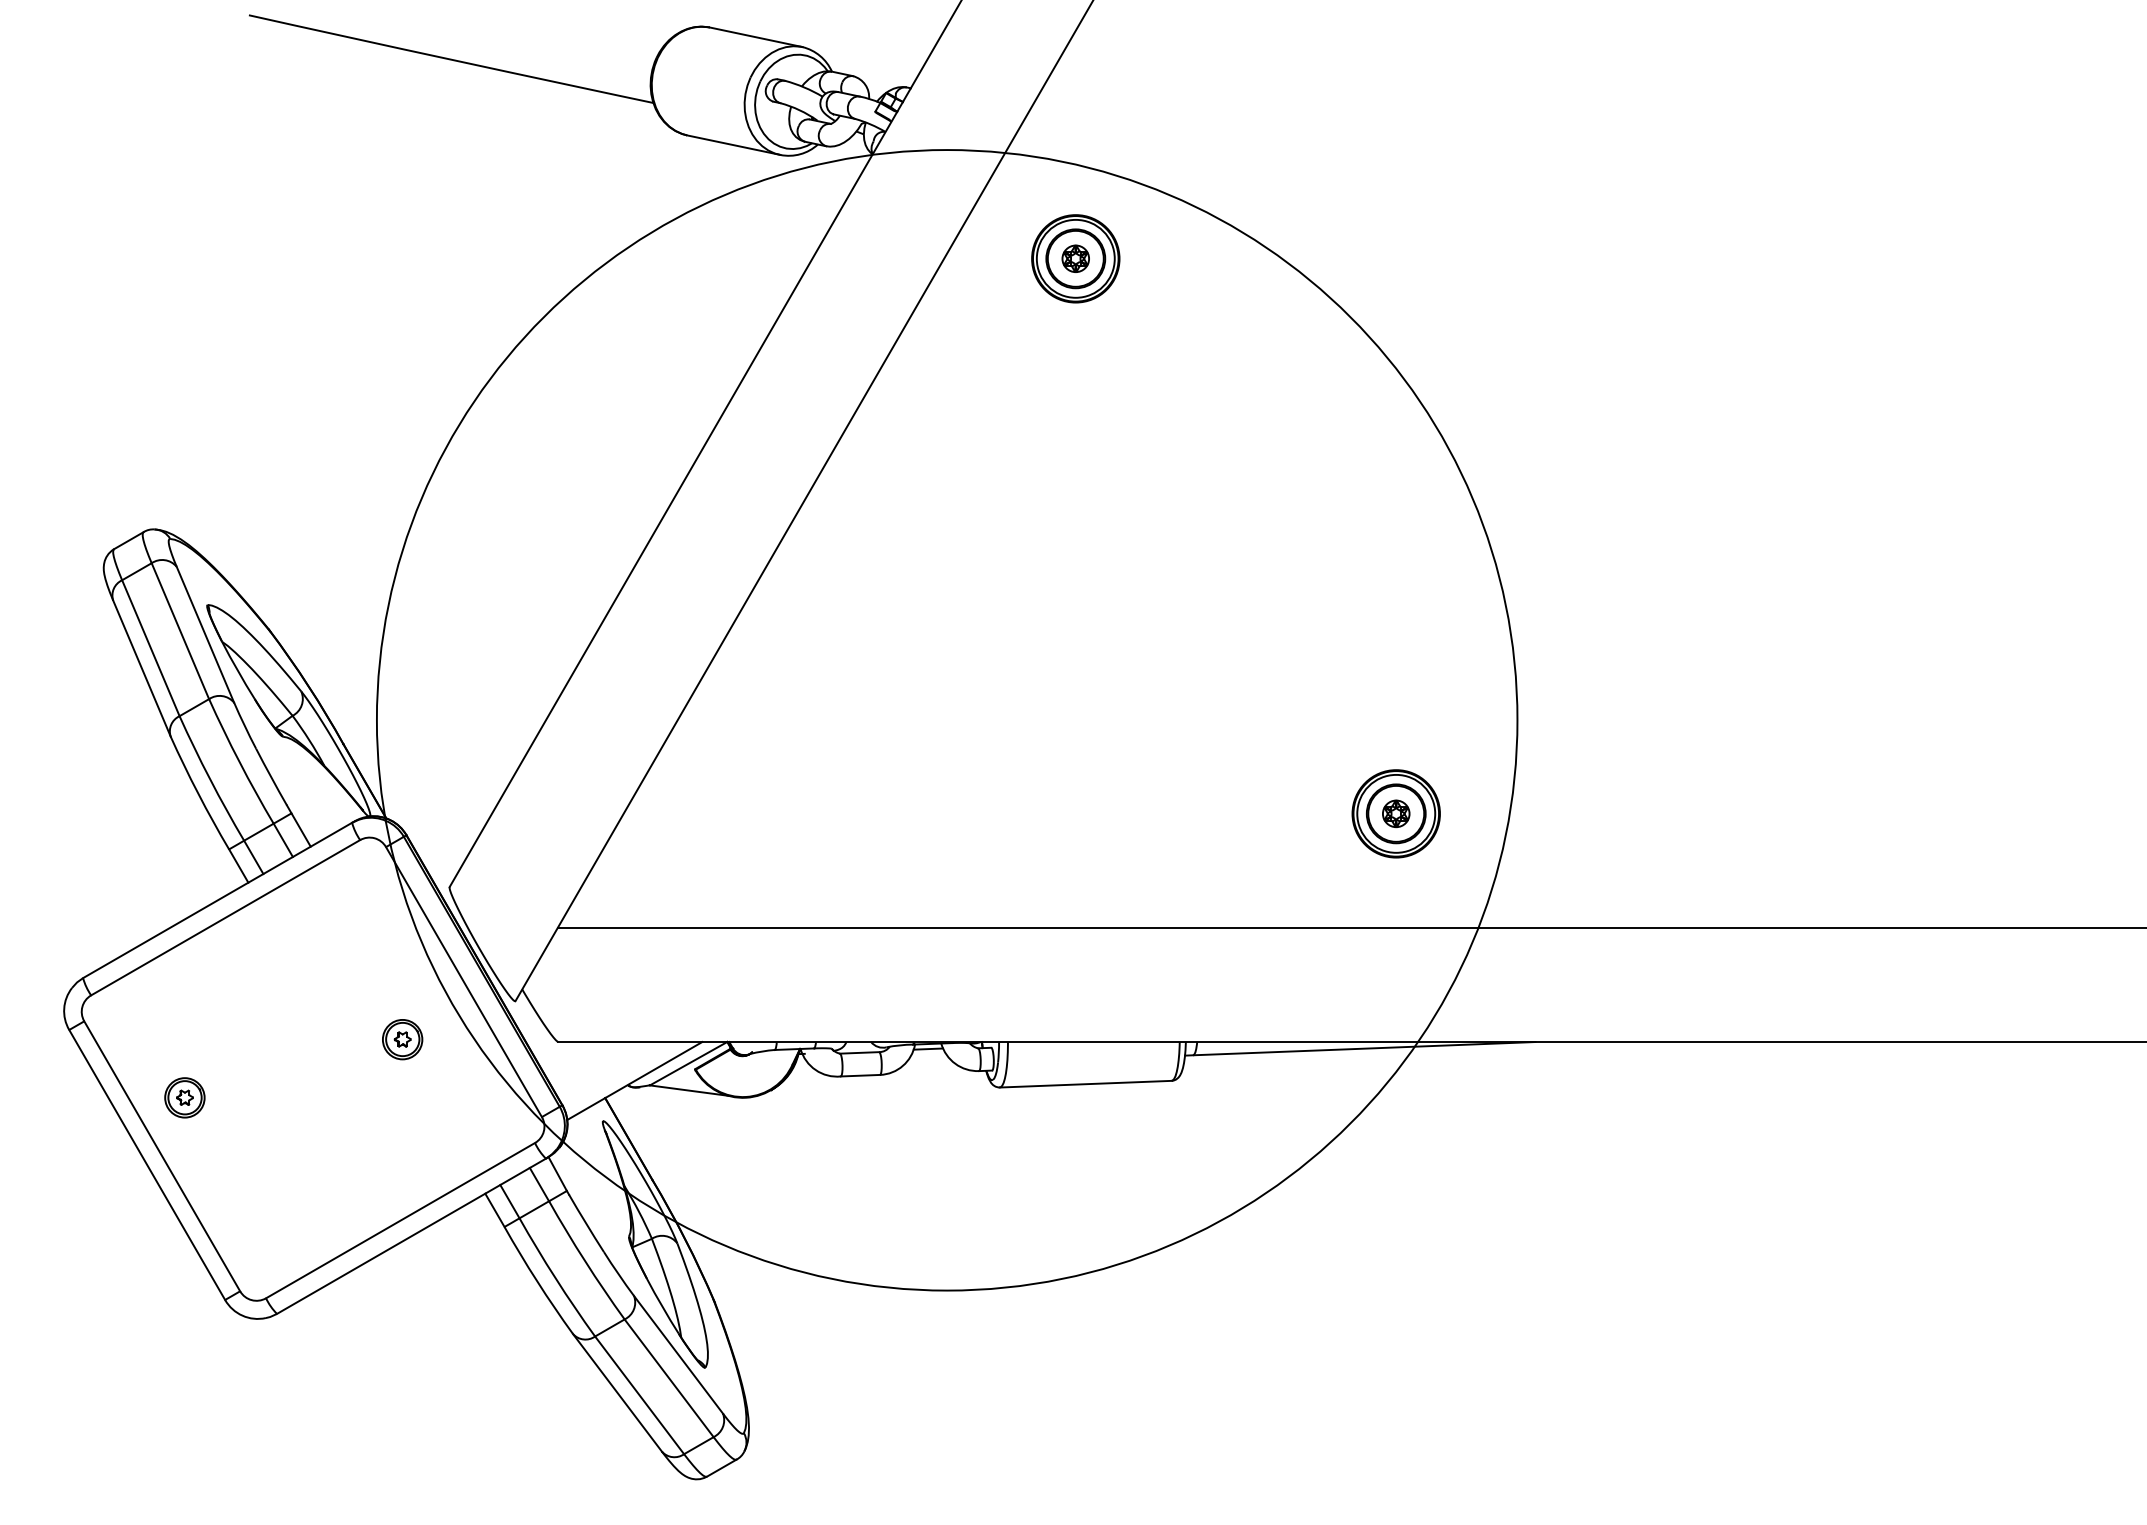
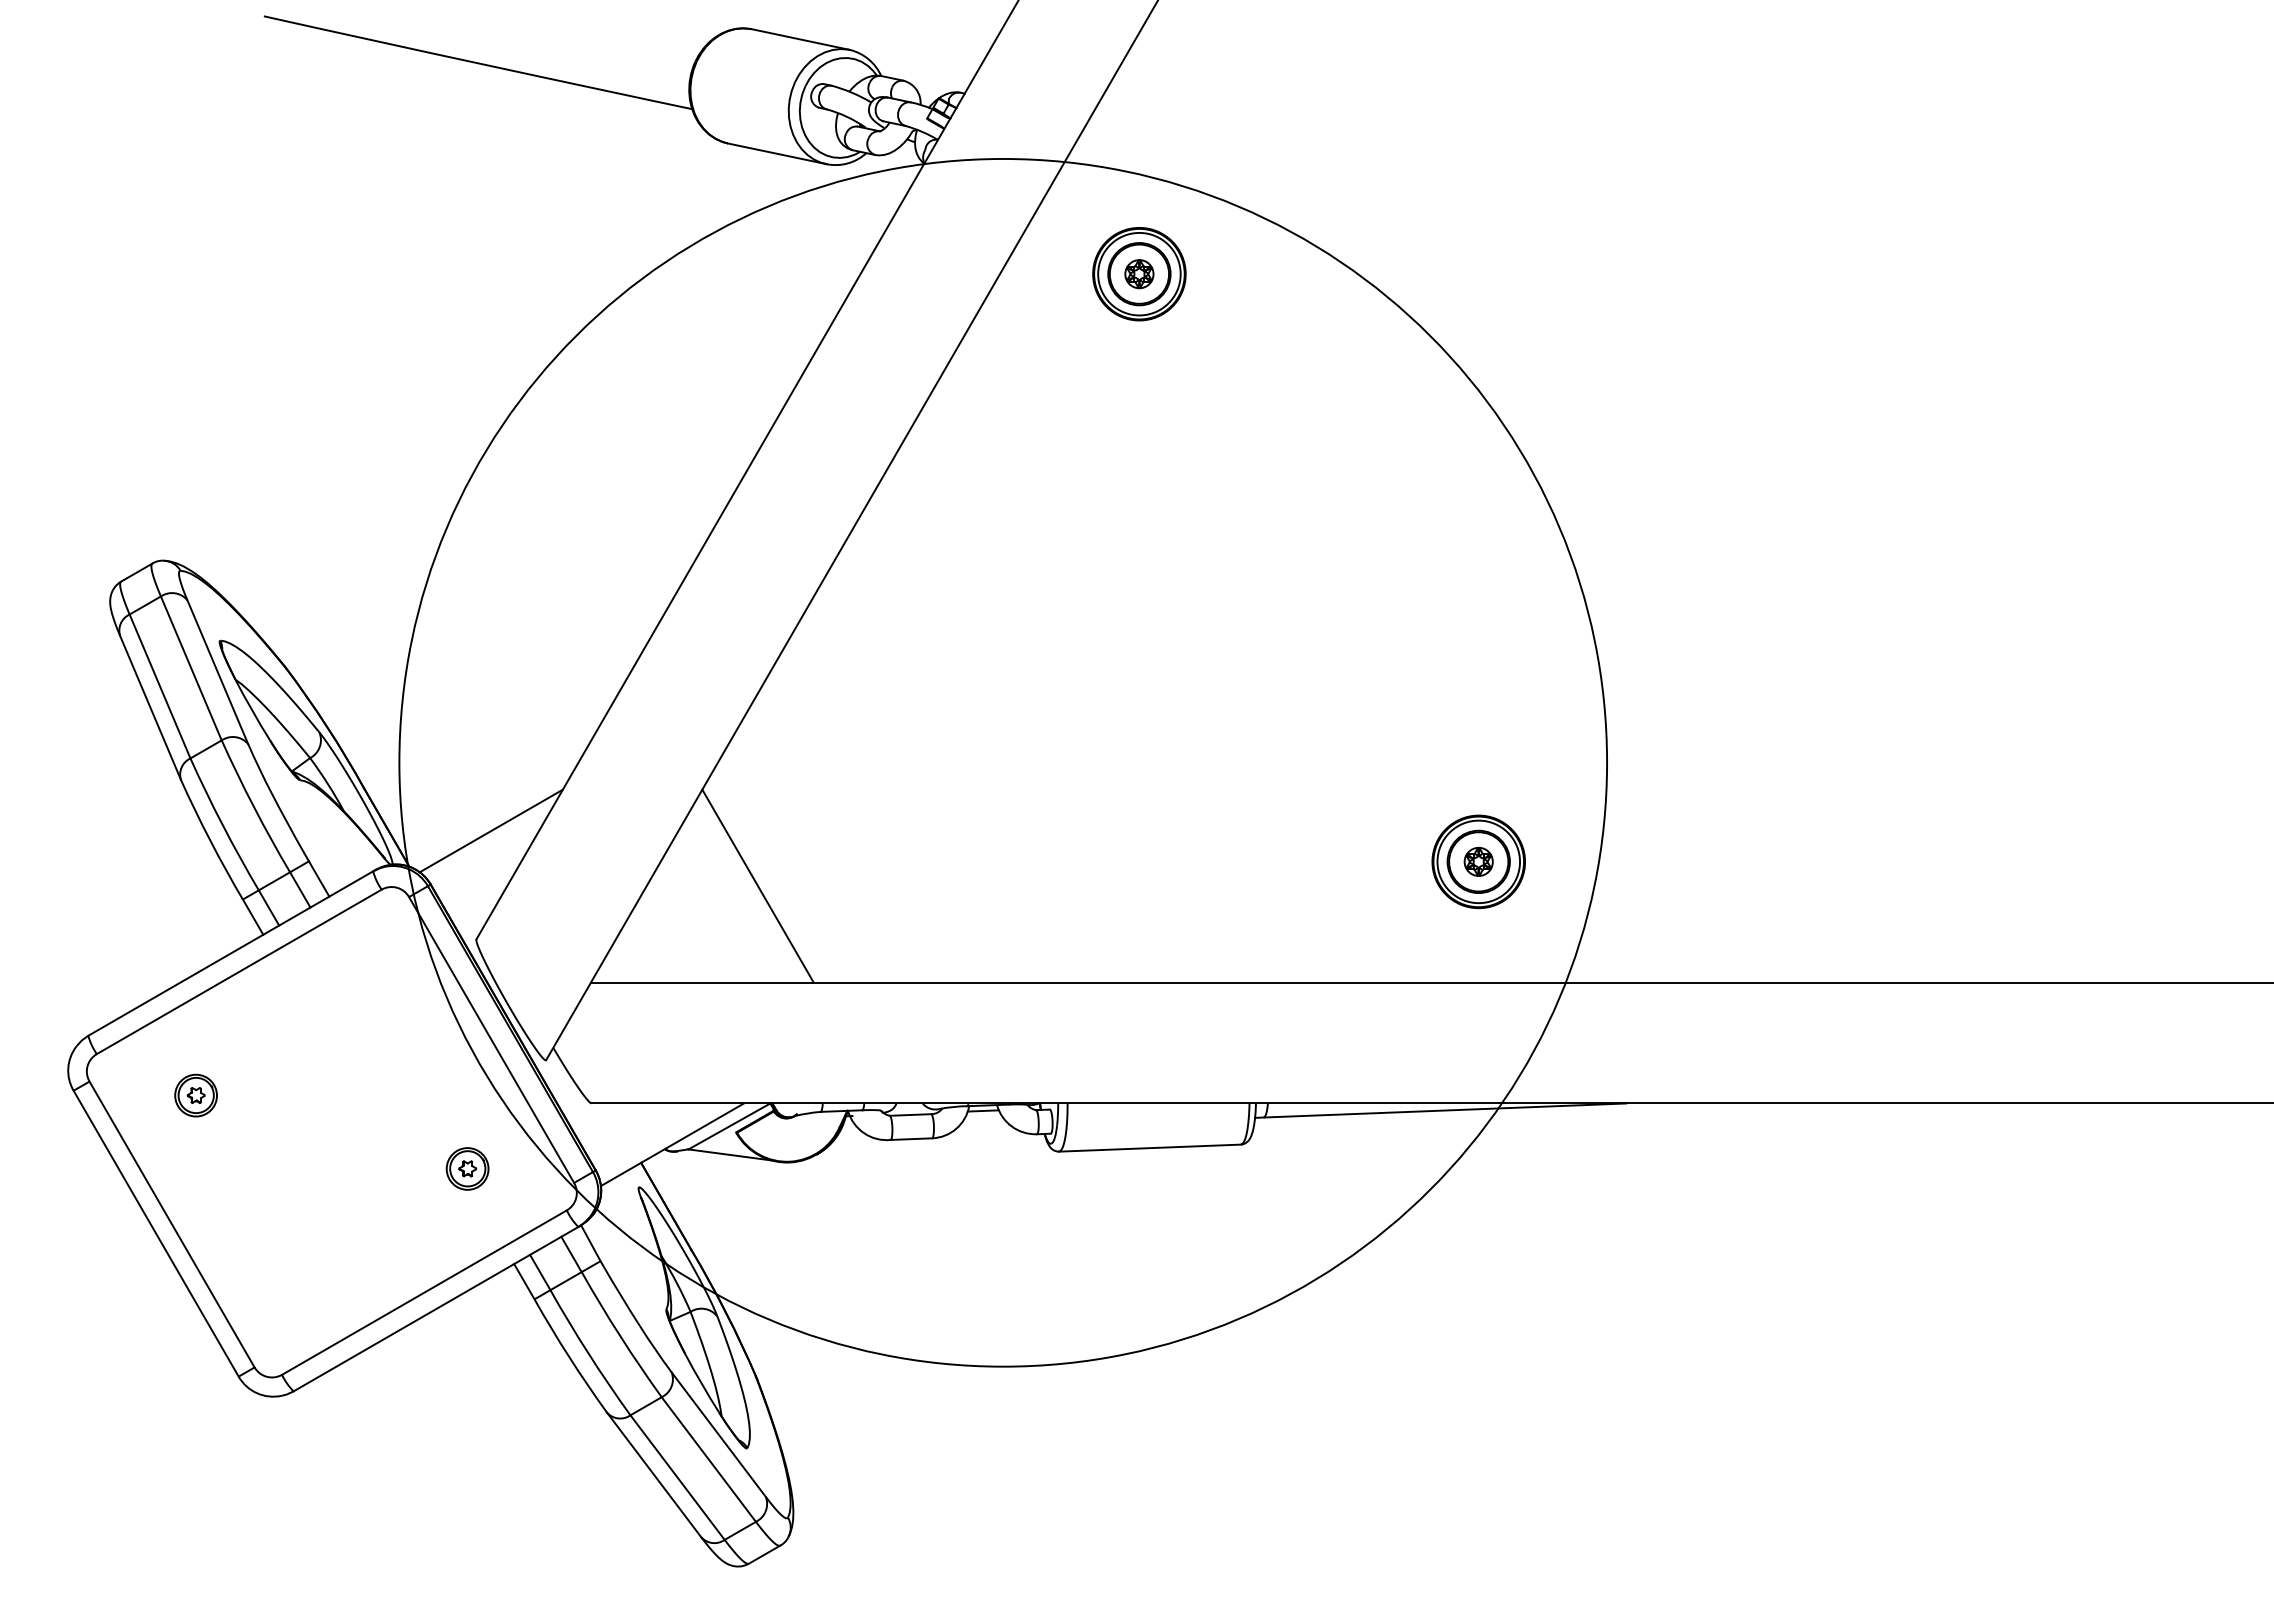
line: (462, 784) -> (490, 830), added
line: (715, 836) -> (757, 885), added
part: (402, 1039) -> (467, 1168), moved
part: (184, 1097) -> (195, 1095), moved

